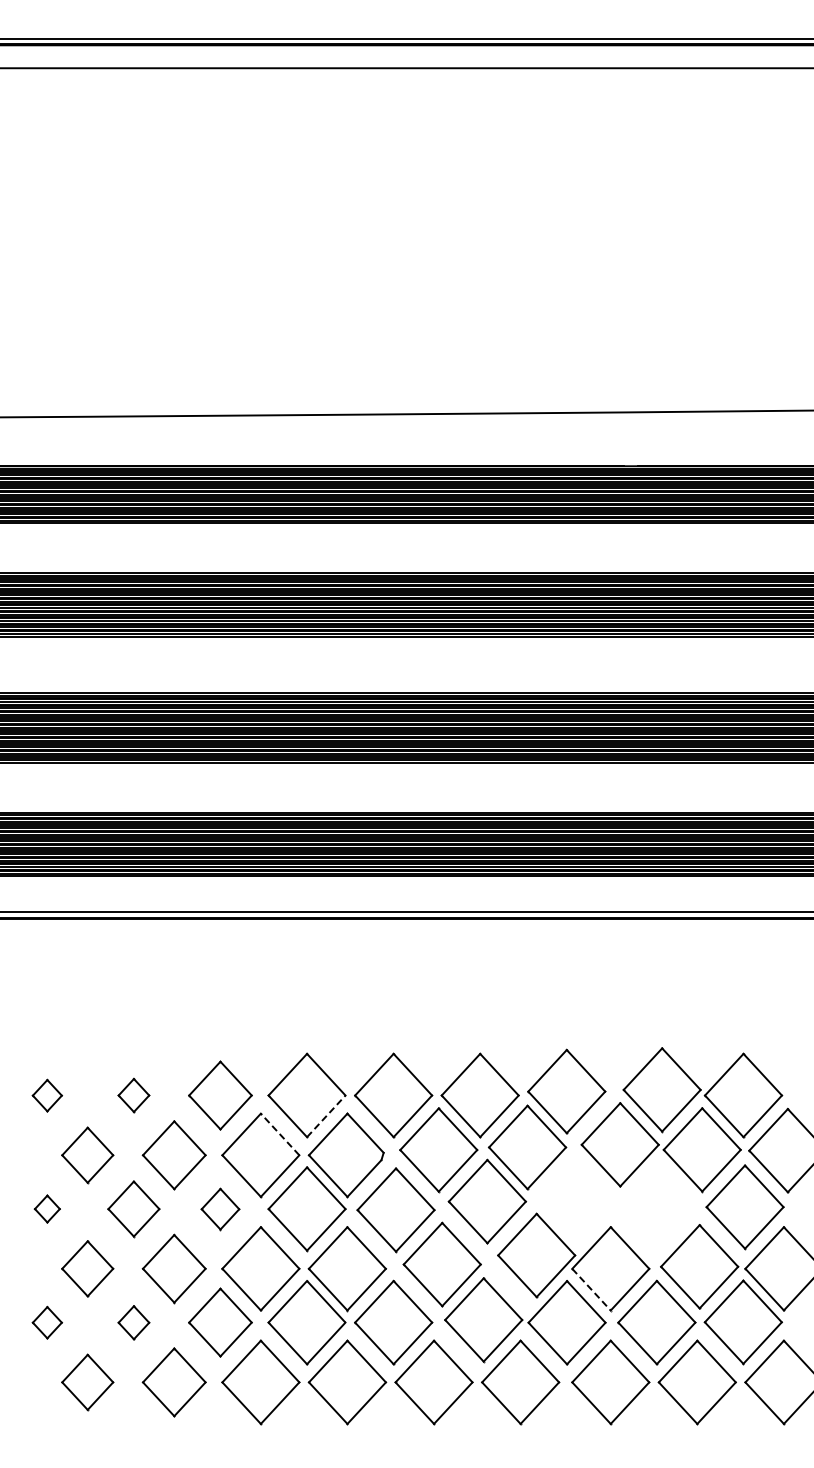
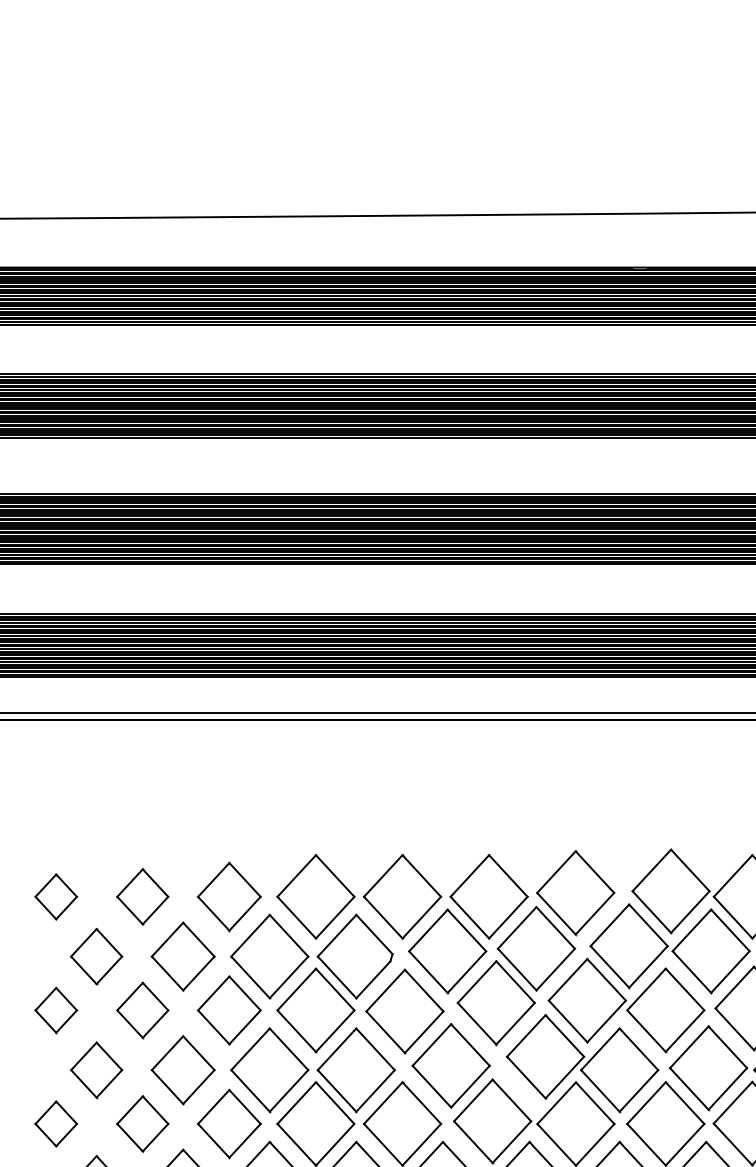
part: (47, 1095) -> (56, 896), size x1.43
part: (133, 1095) -> (142, 896), size x1.67
line: (326, 1115) -> (335, 916), dashed -> solid
line: (279, 1134) -> (288, 935), dashed -> solid
part: (617, 1204) -> (626, 1005), added
part: (47, 1208) -> (56, 1009), size x1.67
part: (220, 1209) -> (229, 1010), size x1.67
line: (591, 1290) -> (600, 1091), dashed -> solid
part: (47, 1322) -> (56, 1123), size x1.43
part: (133, 1322) -> (142, 1123), size x1.67

